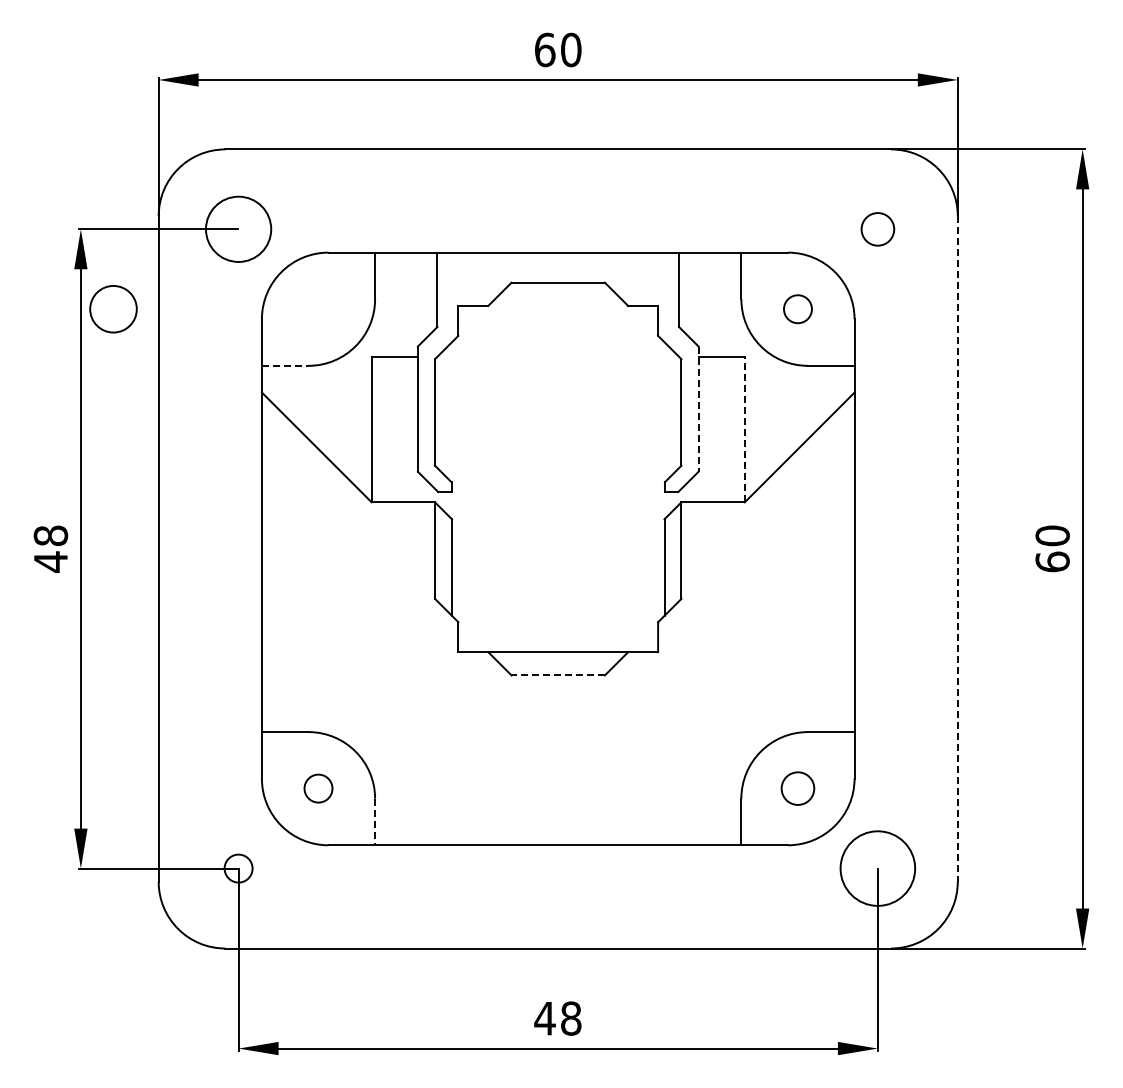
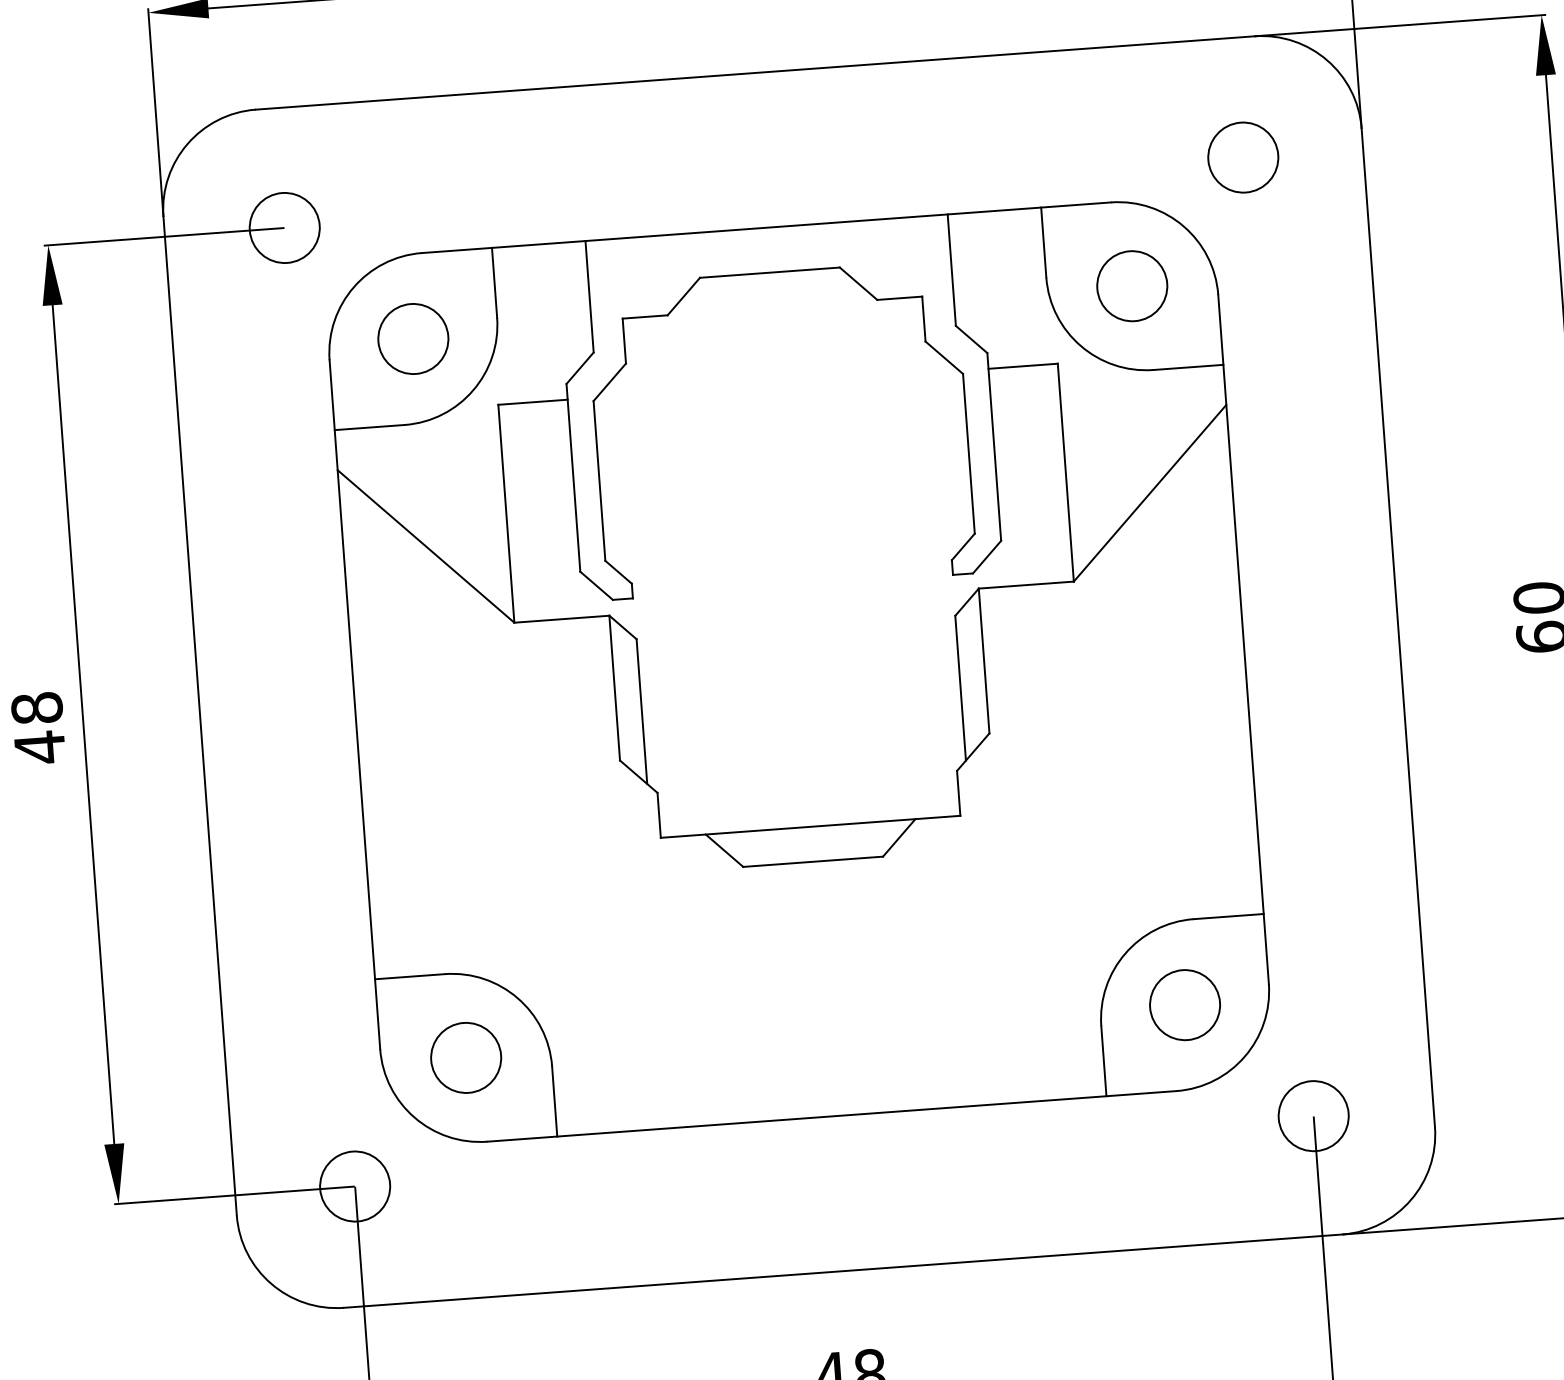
circle: (238, 229) -> (284, 228), size x0.71
circle: (877, 229) -> (1242, 157), size x1.43
circle: (797, 308) -> (1131, 285), size x1.67
circle: (113, 309) -> (413, 339), moved
line: (285, 365) -> (370, 427), dashed -> solid
line: (698, 409) -> (994, 447), dashed -> solid
line: (744, 429) -> (1065, 472), dashed -> solid
line: (957, 548) -> (1397, 627), dashed -> solid
line: (558, 675) -> (813, 861), dashed -> solid
circle: (318, 788) -> (466, 1057), size x1.67
circle: (797, 788) -> (1184, 1004), size x1.43
line: (375, 822) -> (555, 1102), dashed -> solid
circle: (238, 868) -> (354, 1186), size x1.67
circle: (877, 868) -> (1313, 1116), size x0.62

